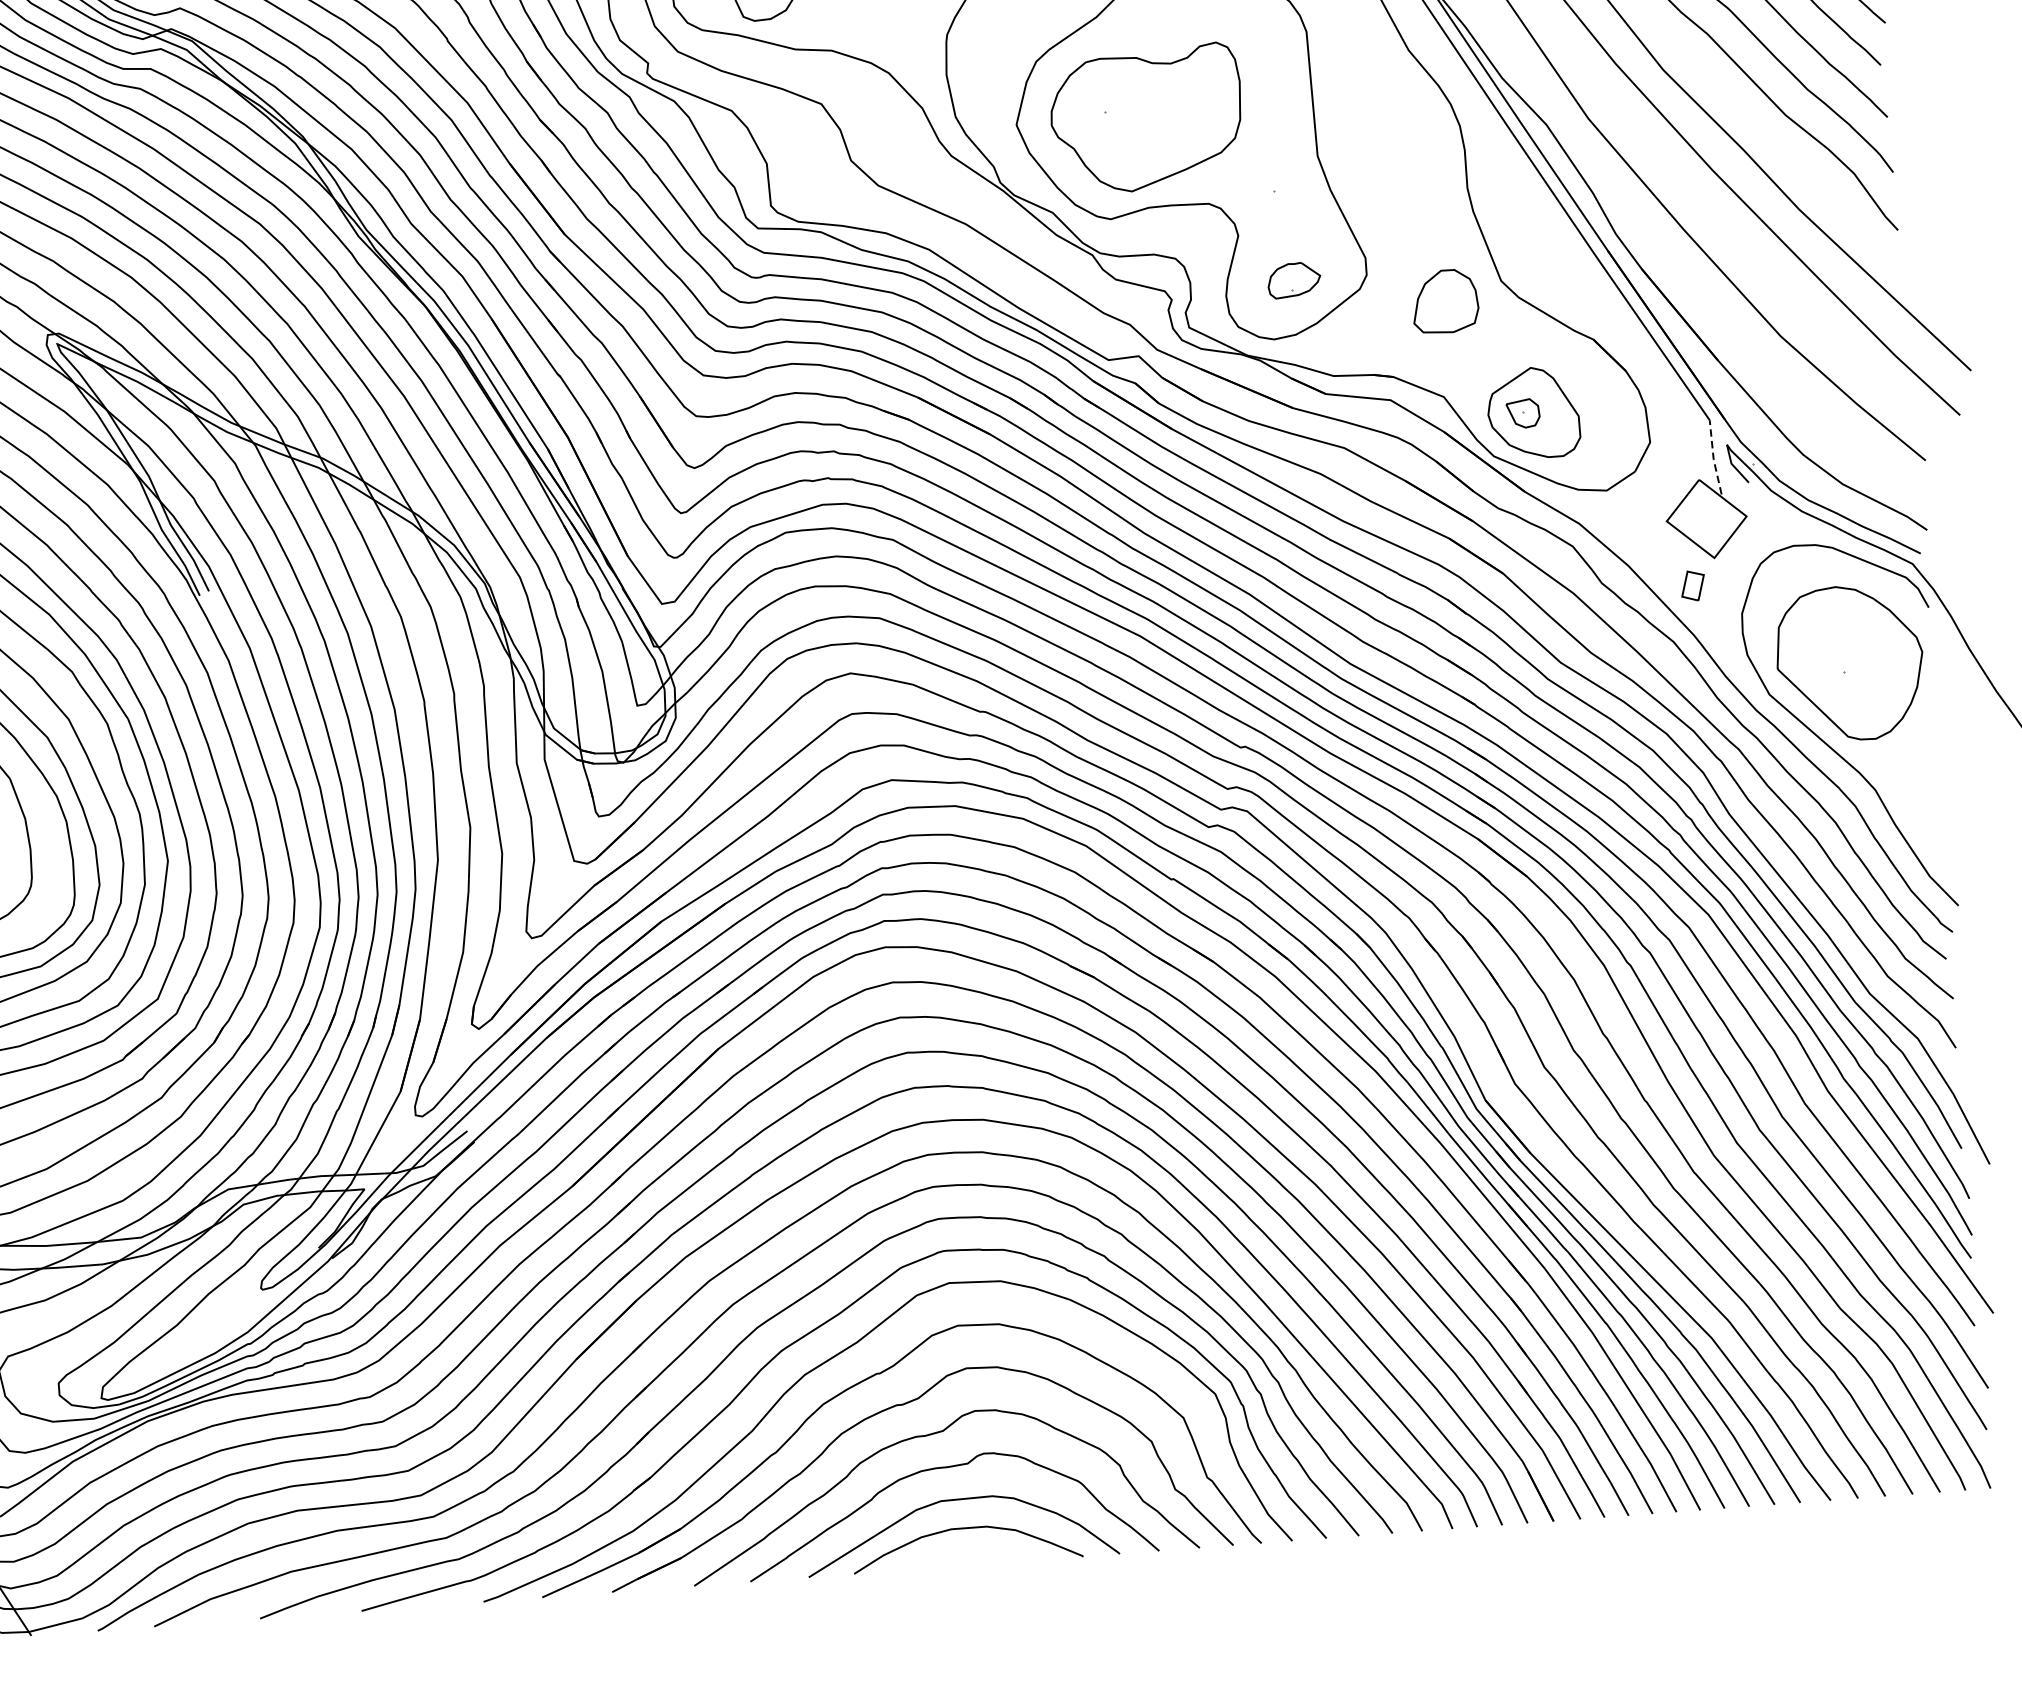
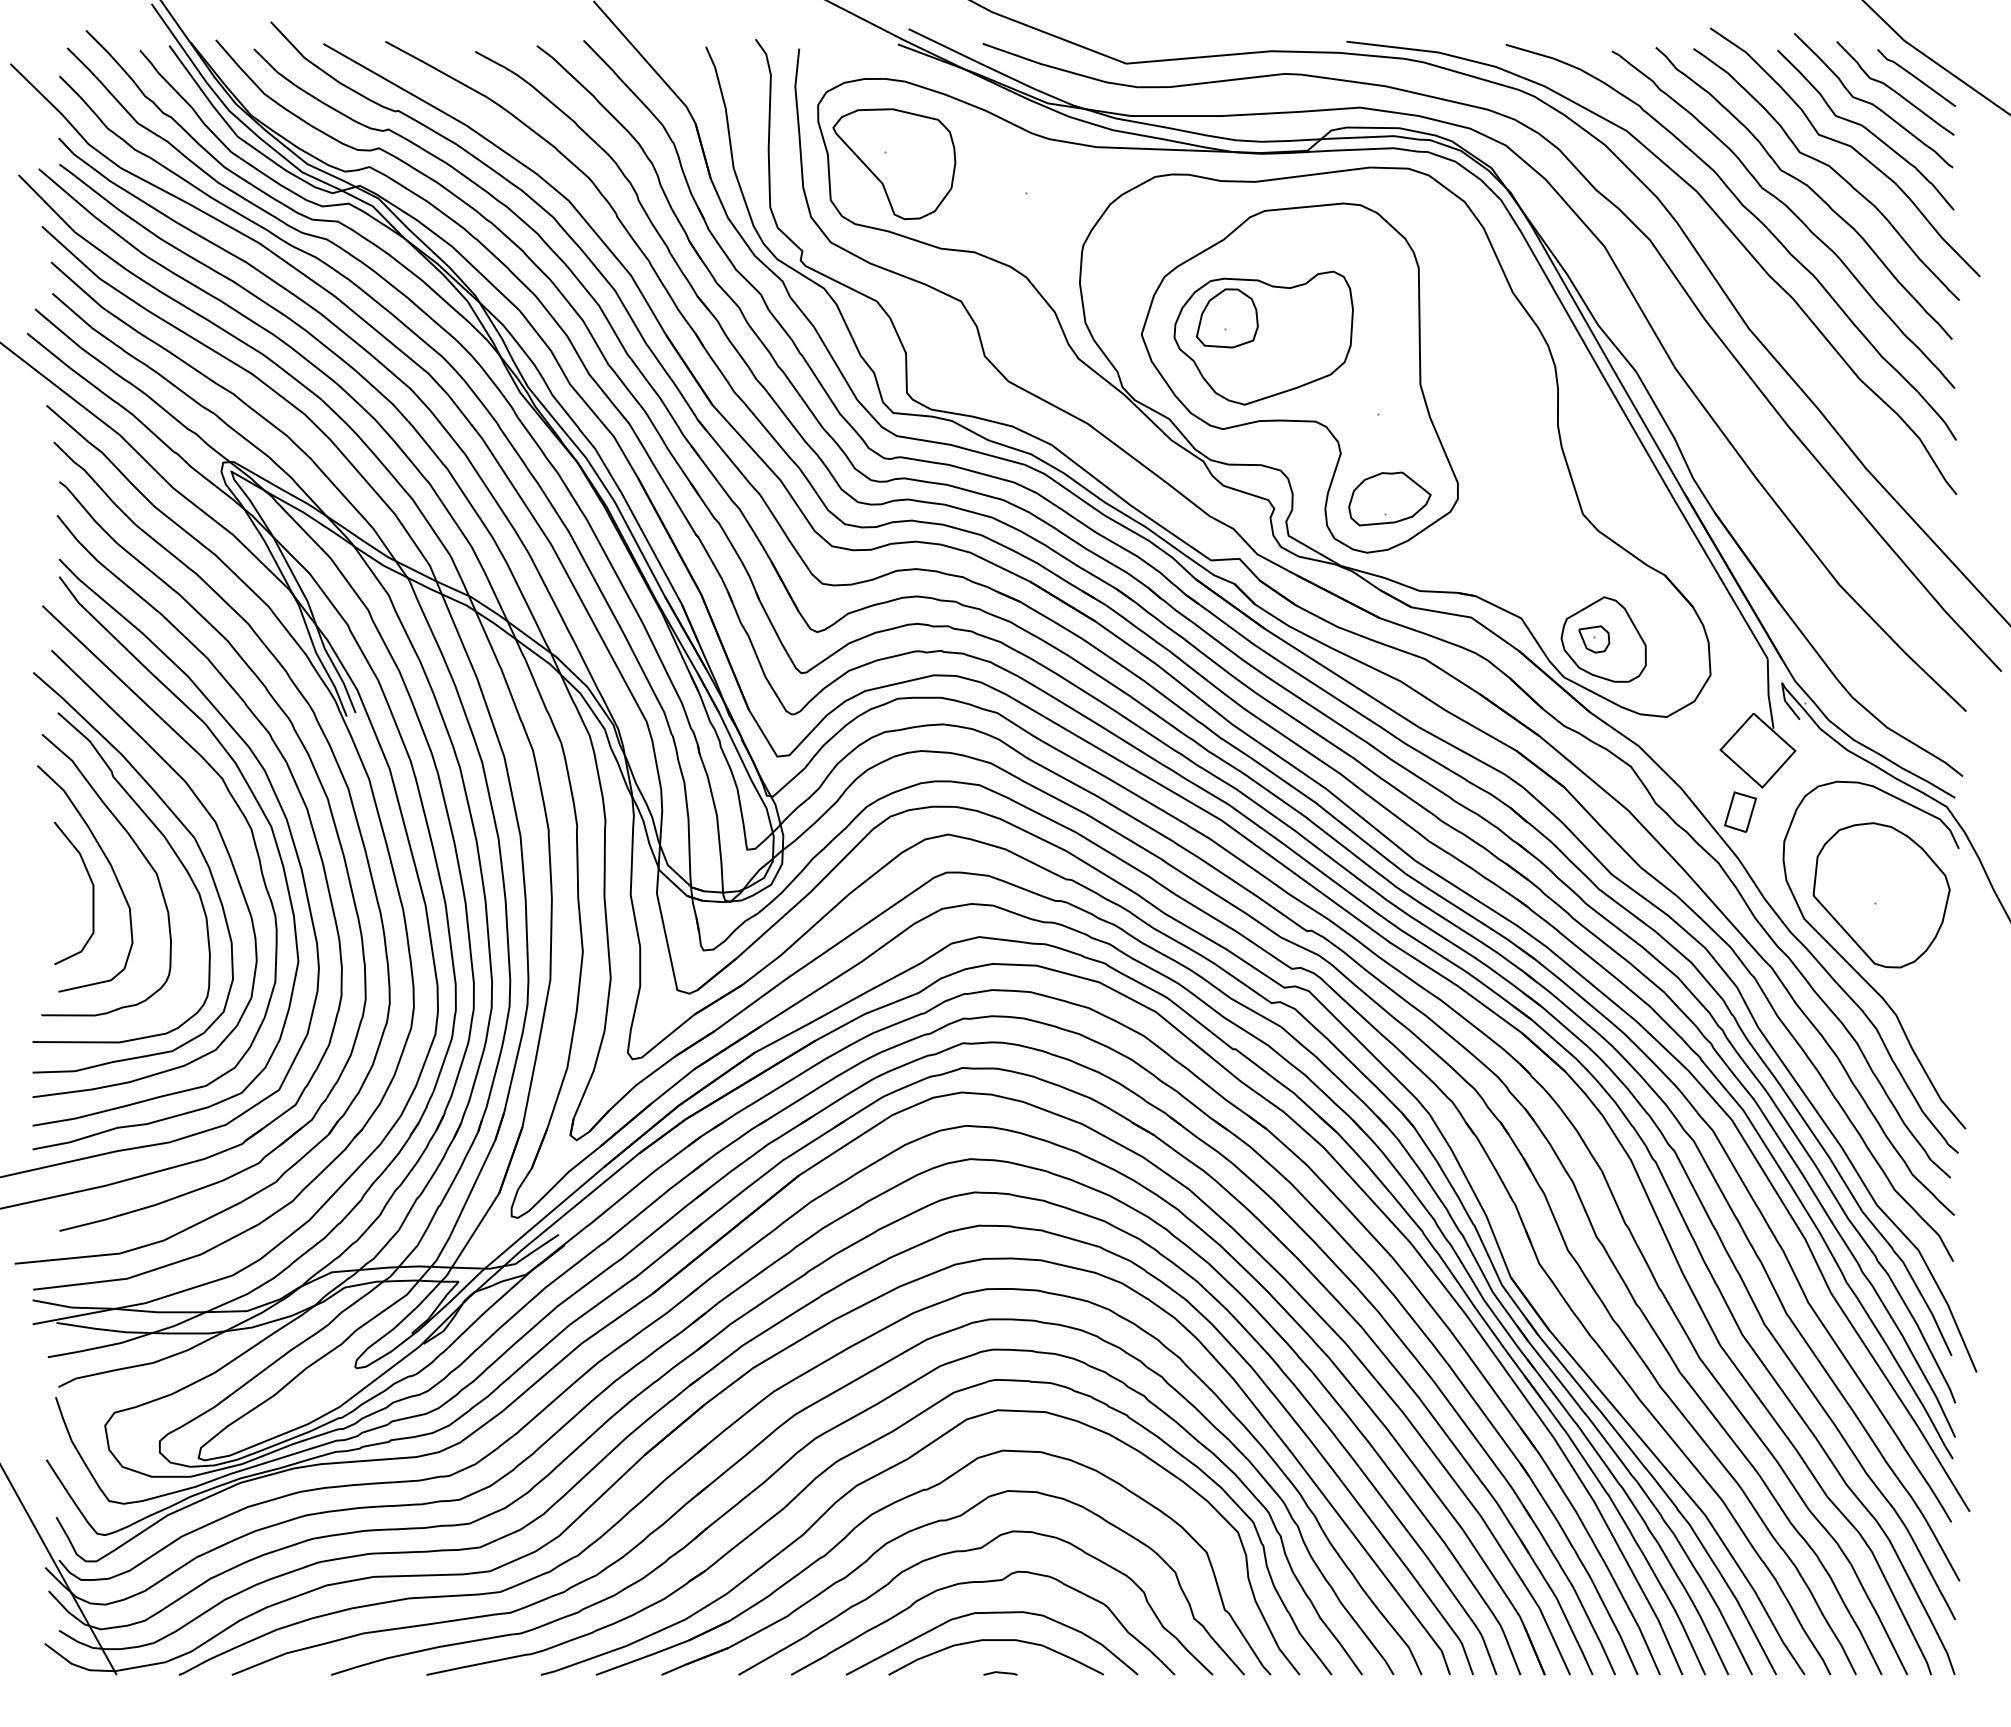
part: (1293, 279) -> (1389, 498), size x1.67
part: (1445, 301) -> (1227, 318), moved
line: (1713, 458) -> (1768, 694), dashed -> solid
part: (1693, 585) -> (1740, 811), size x1.43
line: (973, 1563) -> (1000, 1673), added

